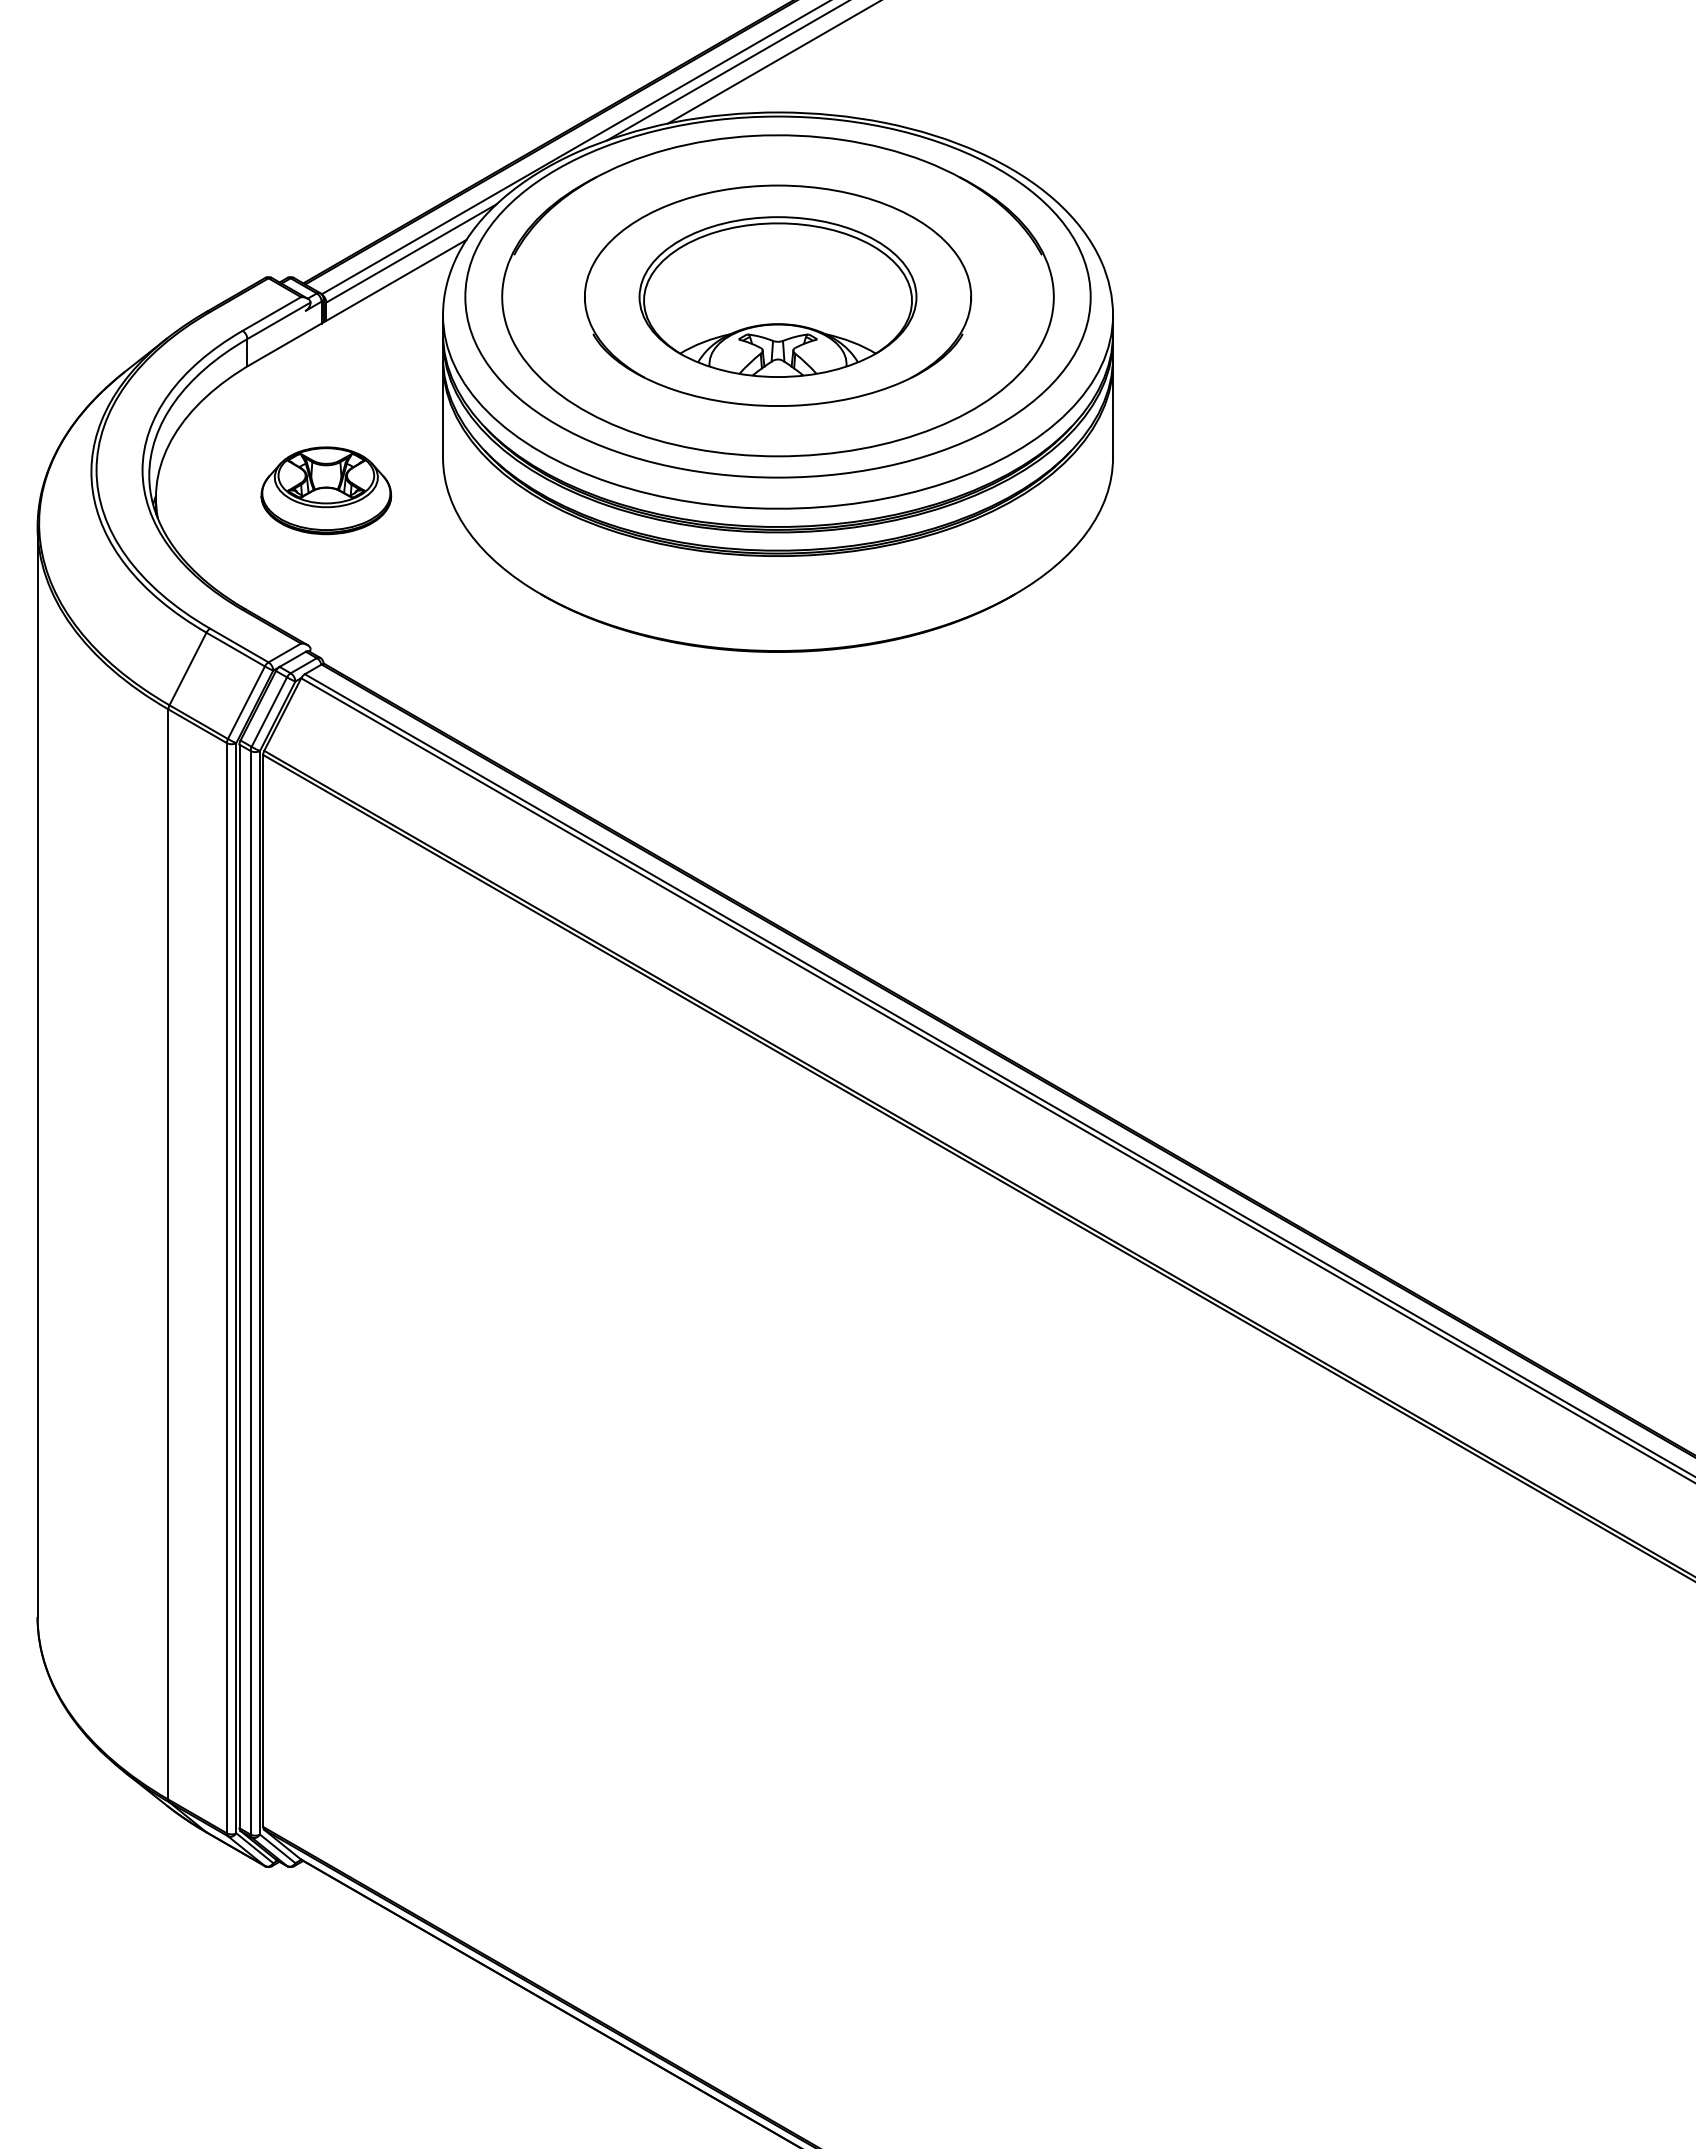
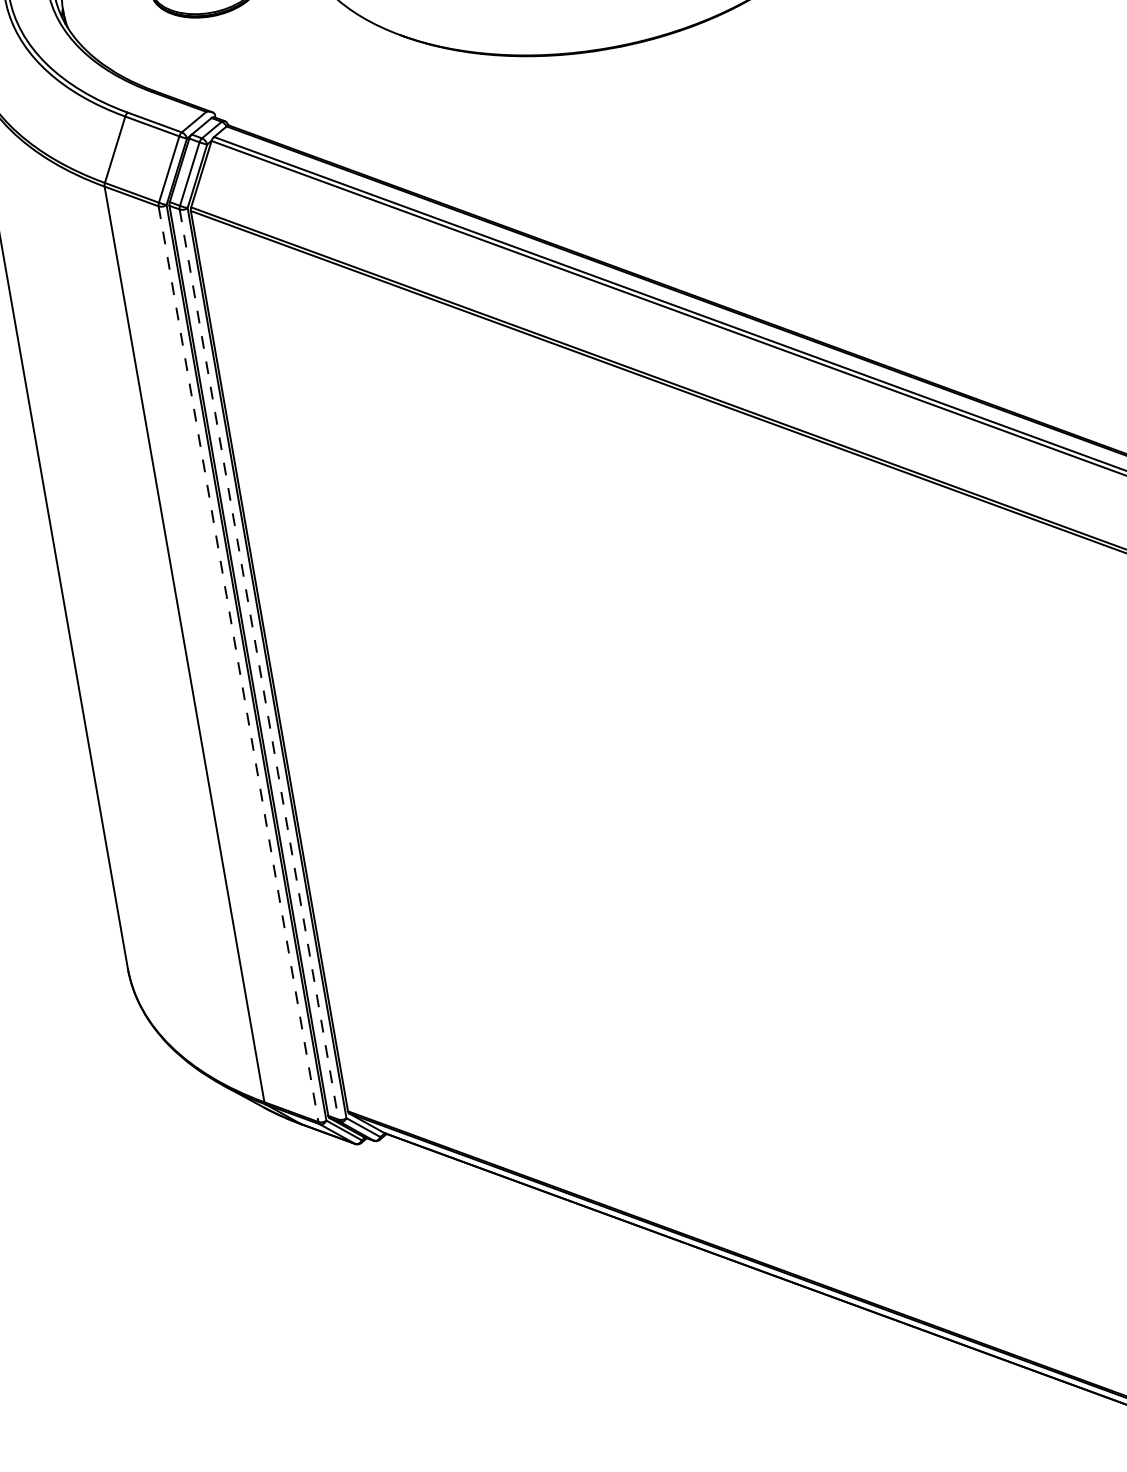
line: (226, 1288) -> (238, 664), solid -> dashed
line: (250, 1292) -> (259, 664), solid -> dashed

